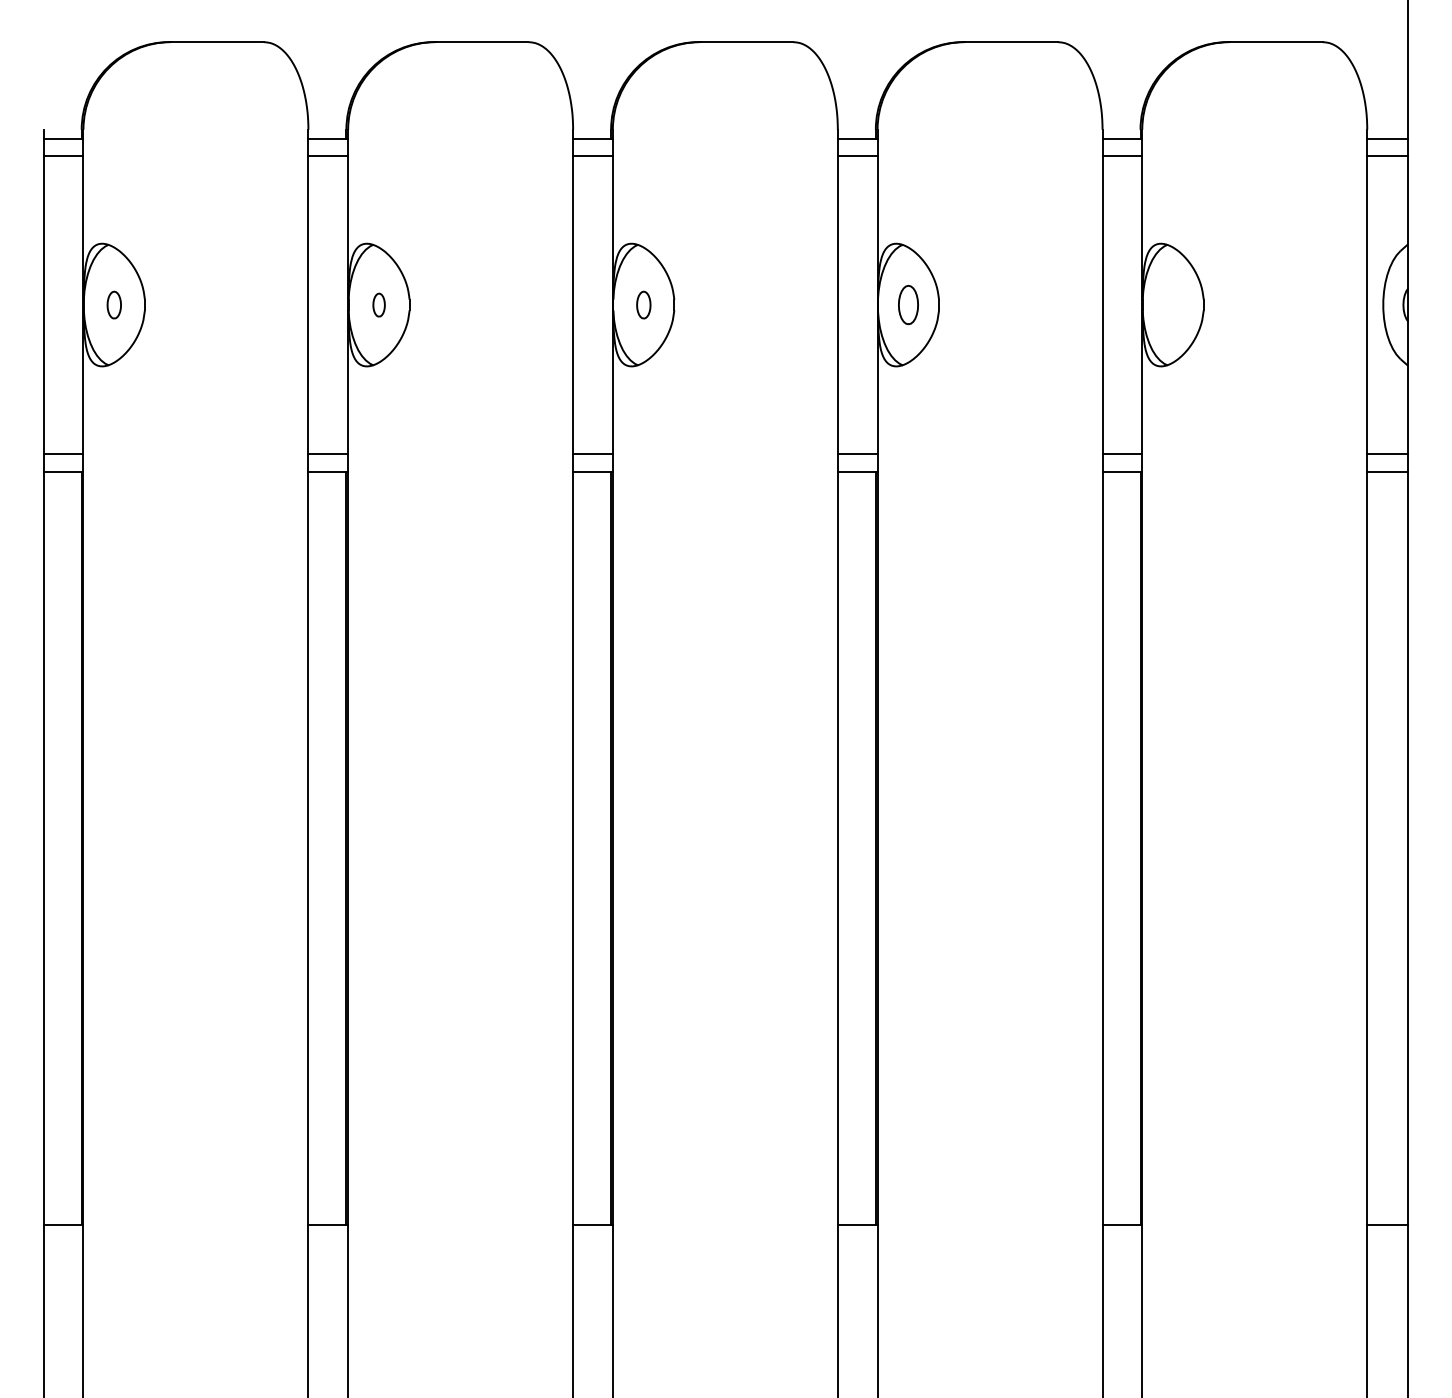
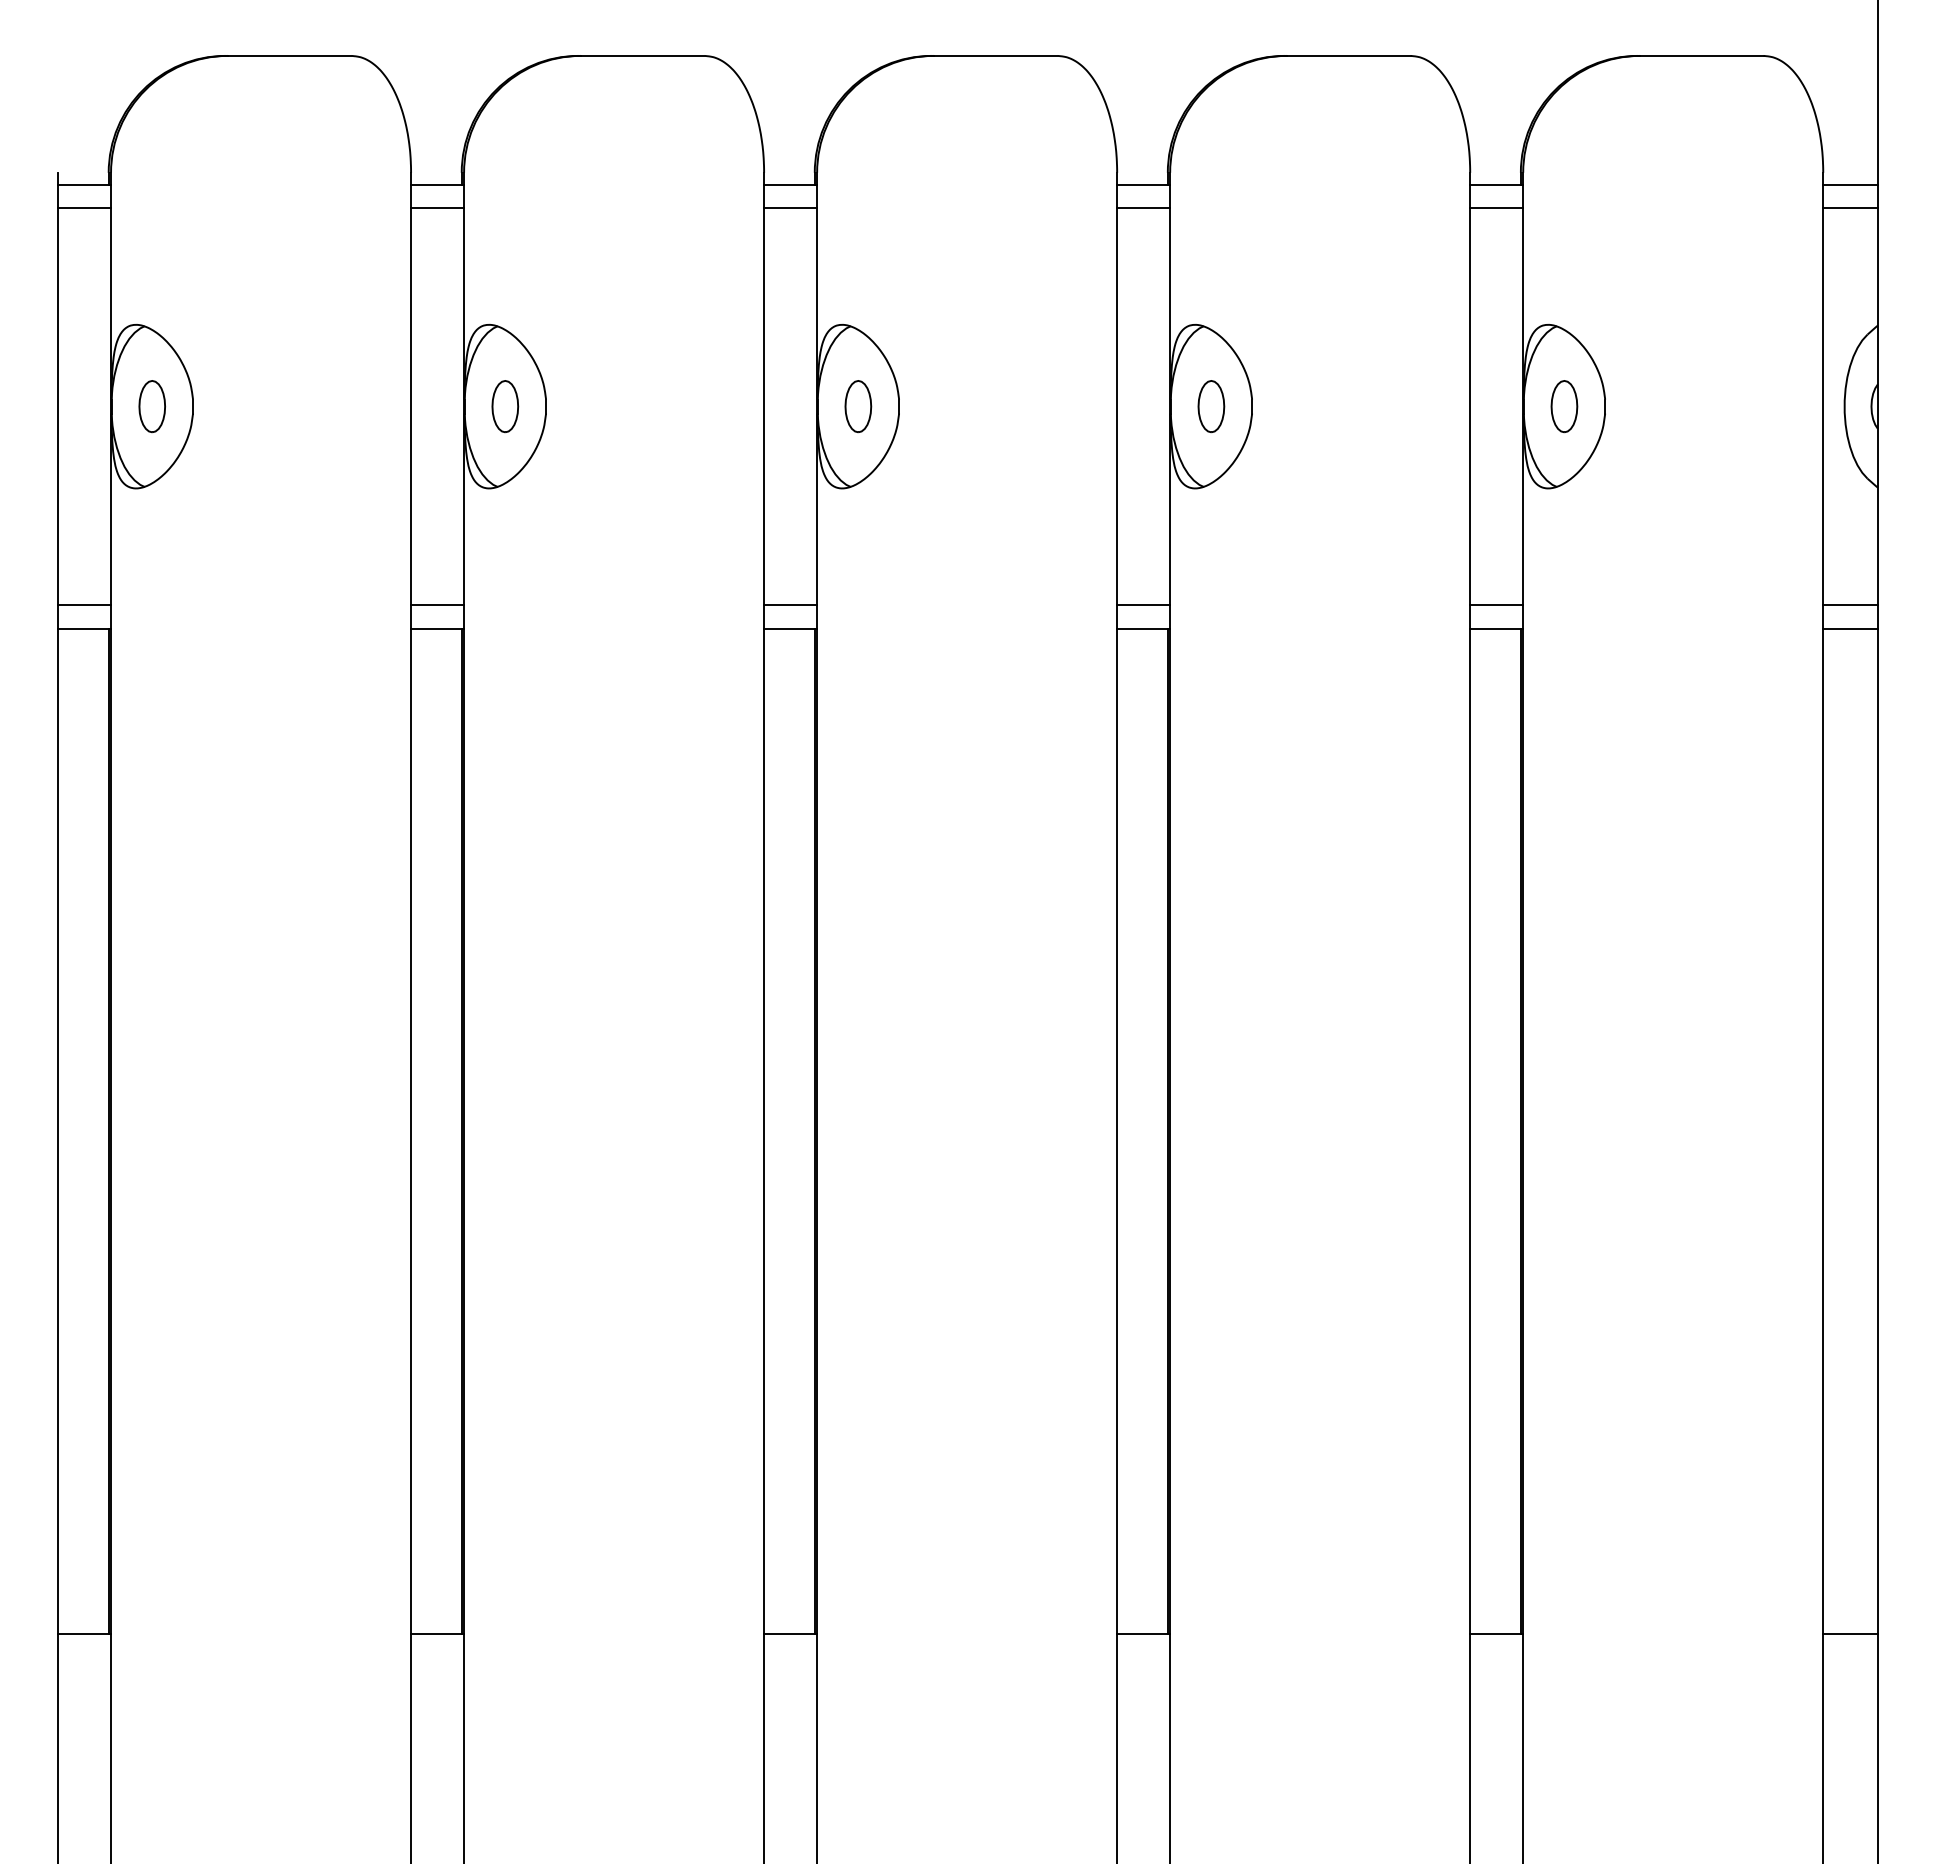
part: (113, 304) -> (151, 406), size x1.43
part: (379, 304) -> (505, 406), size x1.67
part: (643, 304) -> (858, 406), size x1.43
part: (1173, 304) -> (1564, 406), added

